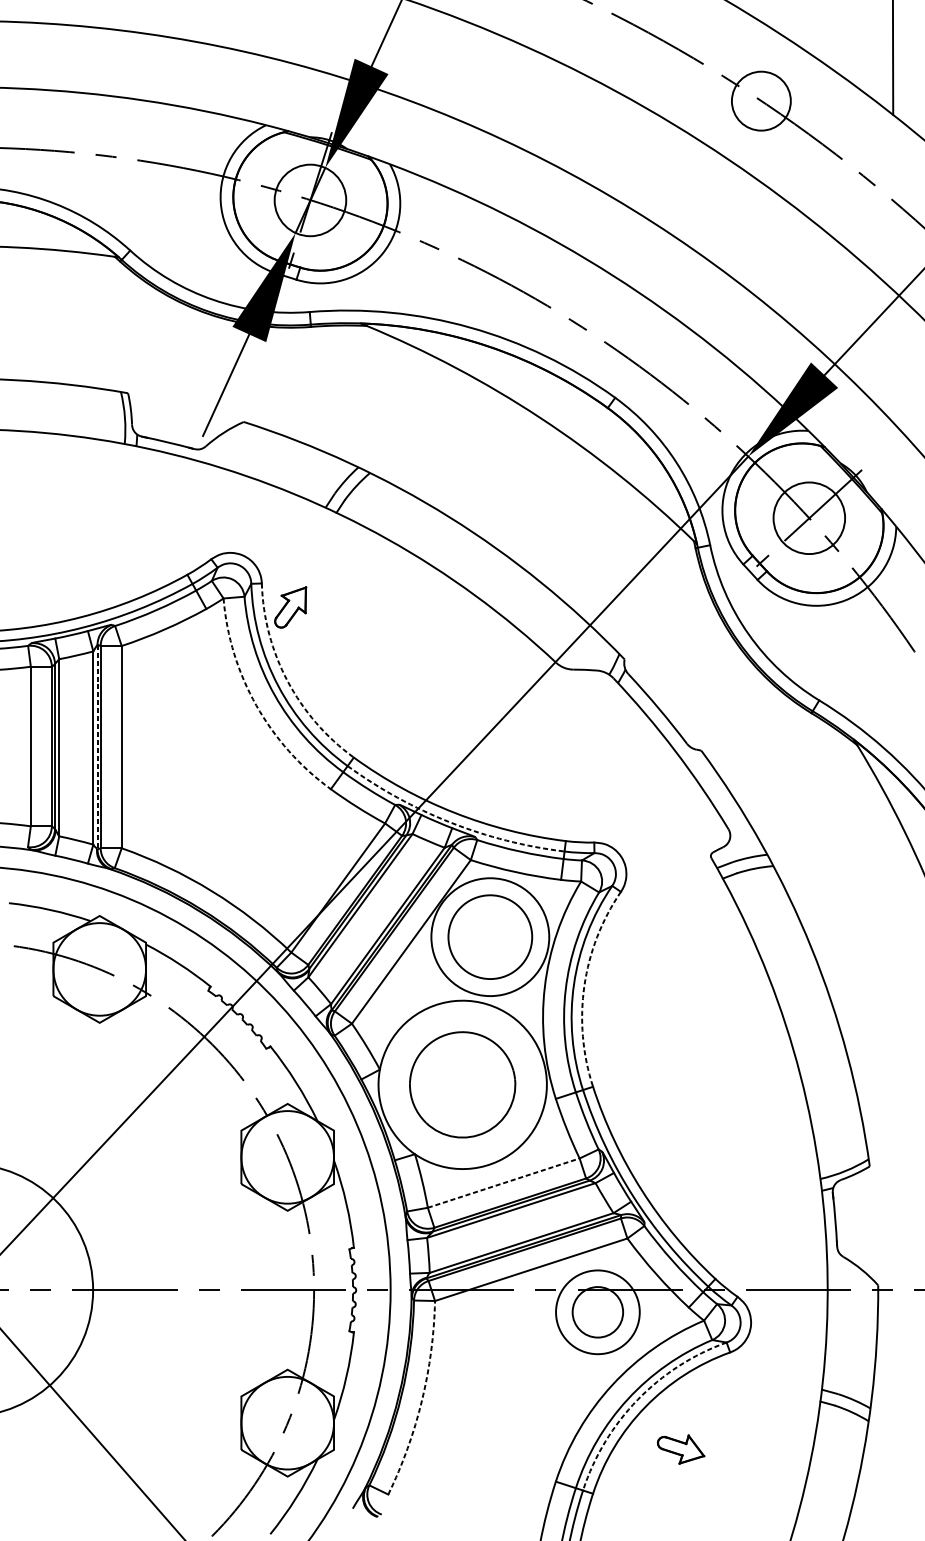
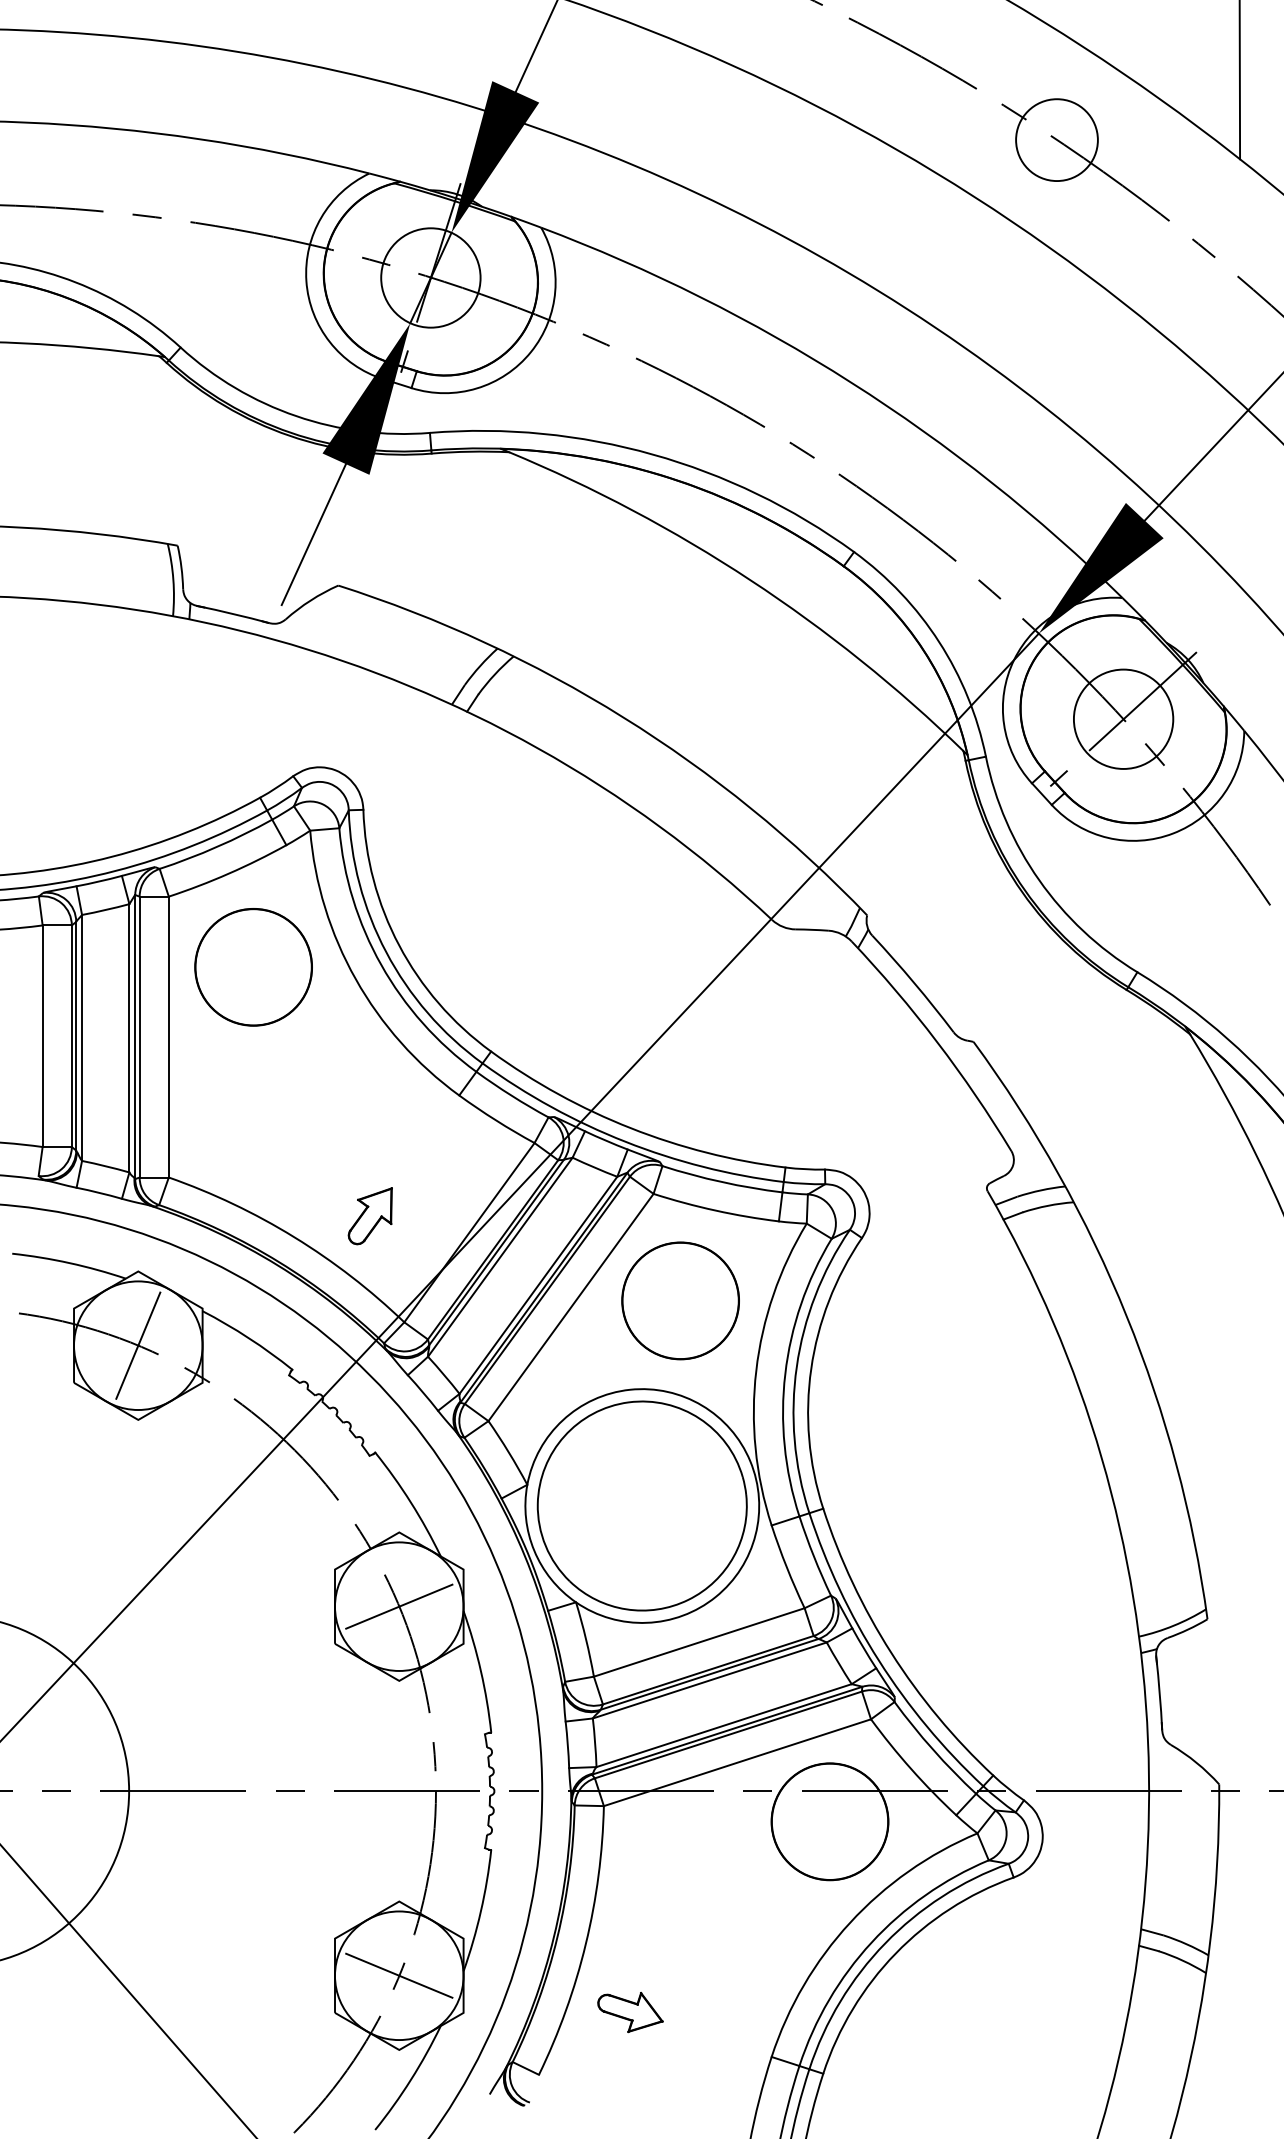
part: (290, 607) -> (369, 1216), moved
arc: (287, 681) -> (399, 945), dashed -> solid
circle: (182, 697) -> (253, 967), added
arc: (256, 705) -> (355, 979), dashed -> solid
line: (97, 747) -> (135, 1037), dashed -> solid
arc: (450, 822) -> (625, 1141), dashed -> solid
circle: (490, 936) -> (680, 1300), size x0.71
line: (99, 969) -> (137, 1345), added
arc: (584, 985) -> (811, 1368), dashed -> solid
part: (462, 1084) -> (641, 1505), size x1.43
line: (287, 1157) -> (399, 1606), added
line: (503, 1183) -> (699, 1642), dashed -> solid
circle: (597, 1312) -> (829, 1821), size x1.67
arc: (421, 1399) -> (585, 1943), dashed -> solid
arc: (637, 1399) -> (885, 1943), dashed -> solid
line: (287, 1423) -> (399, 1975), added
part: (681, 1449) -> (630, 2012), moved

